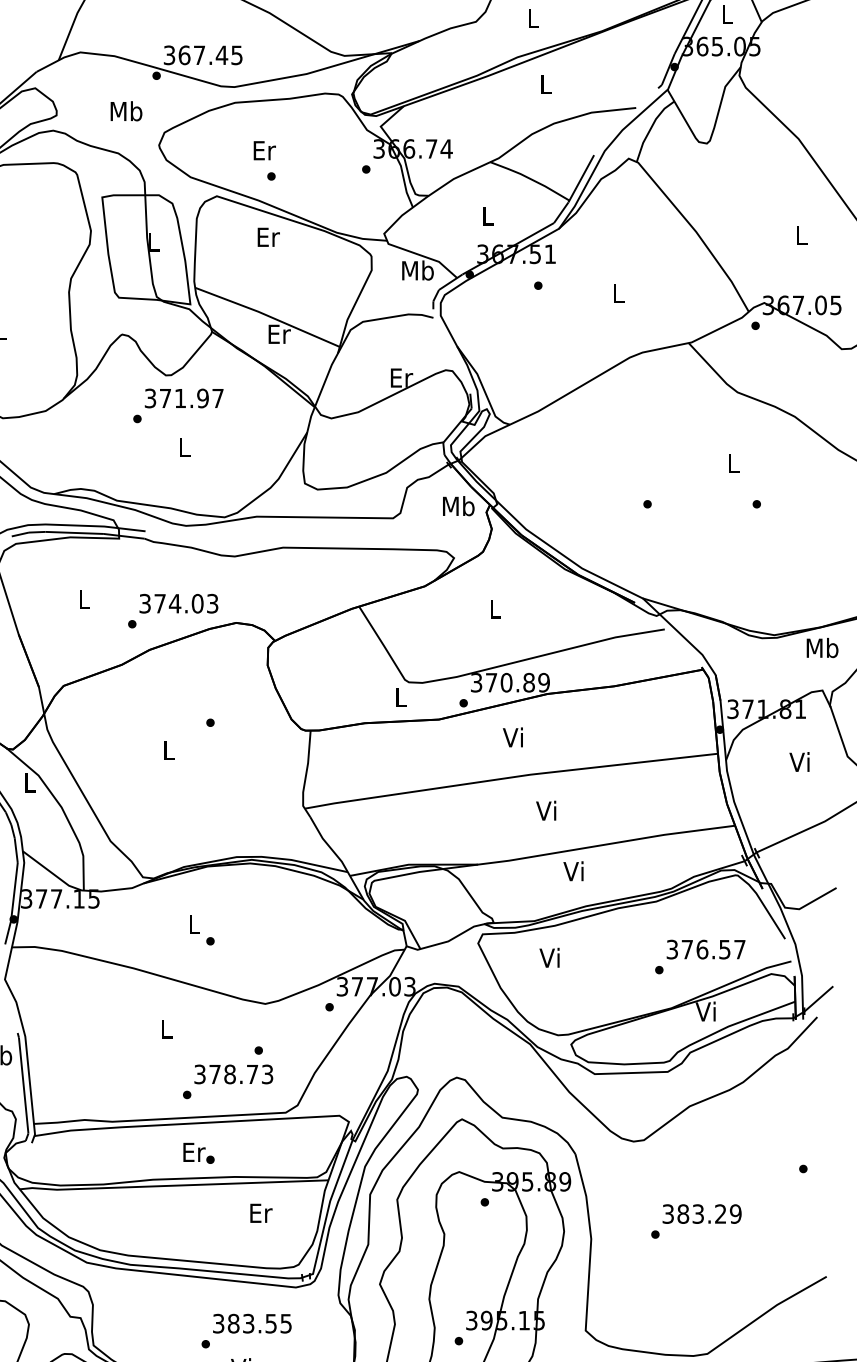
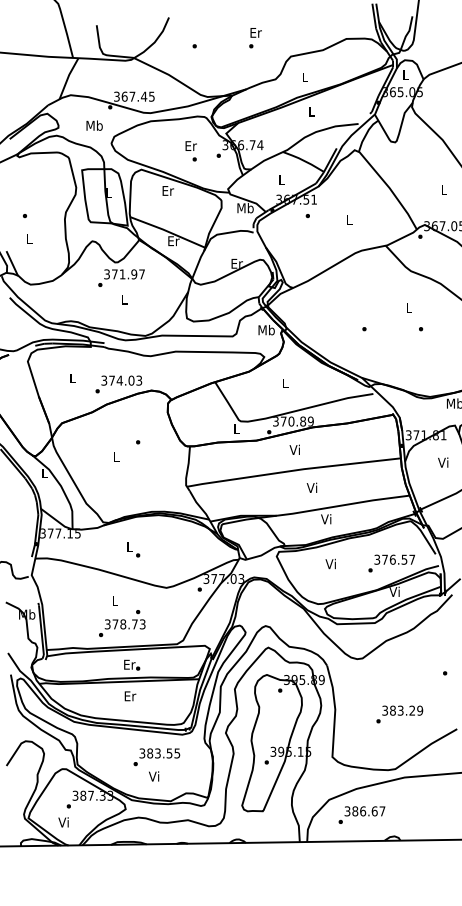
text: (263, 161) -> (190, 151), moved
text: (549, 956) -> (330, 563), moved
text: (228, 1072) -> (122, 623), moved
text: (261, 1213) -> (130, 696), moved
text: (695, 1221) -> (399, 714), moved

